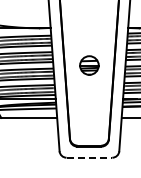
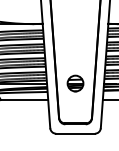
part: (89, 65) -> (75, 83), moved
line: (89, 157) -> (75, 133), dashed -> solid

